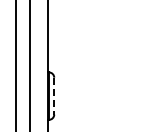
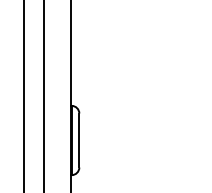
line: (54, 96) -> (79, 141), dashed -> solid

